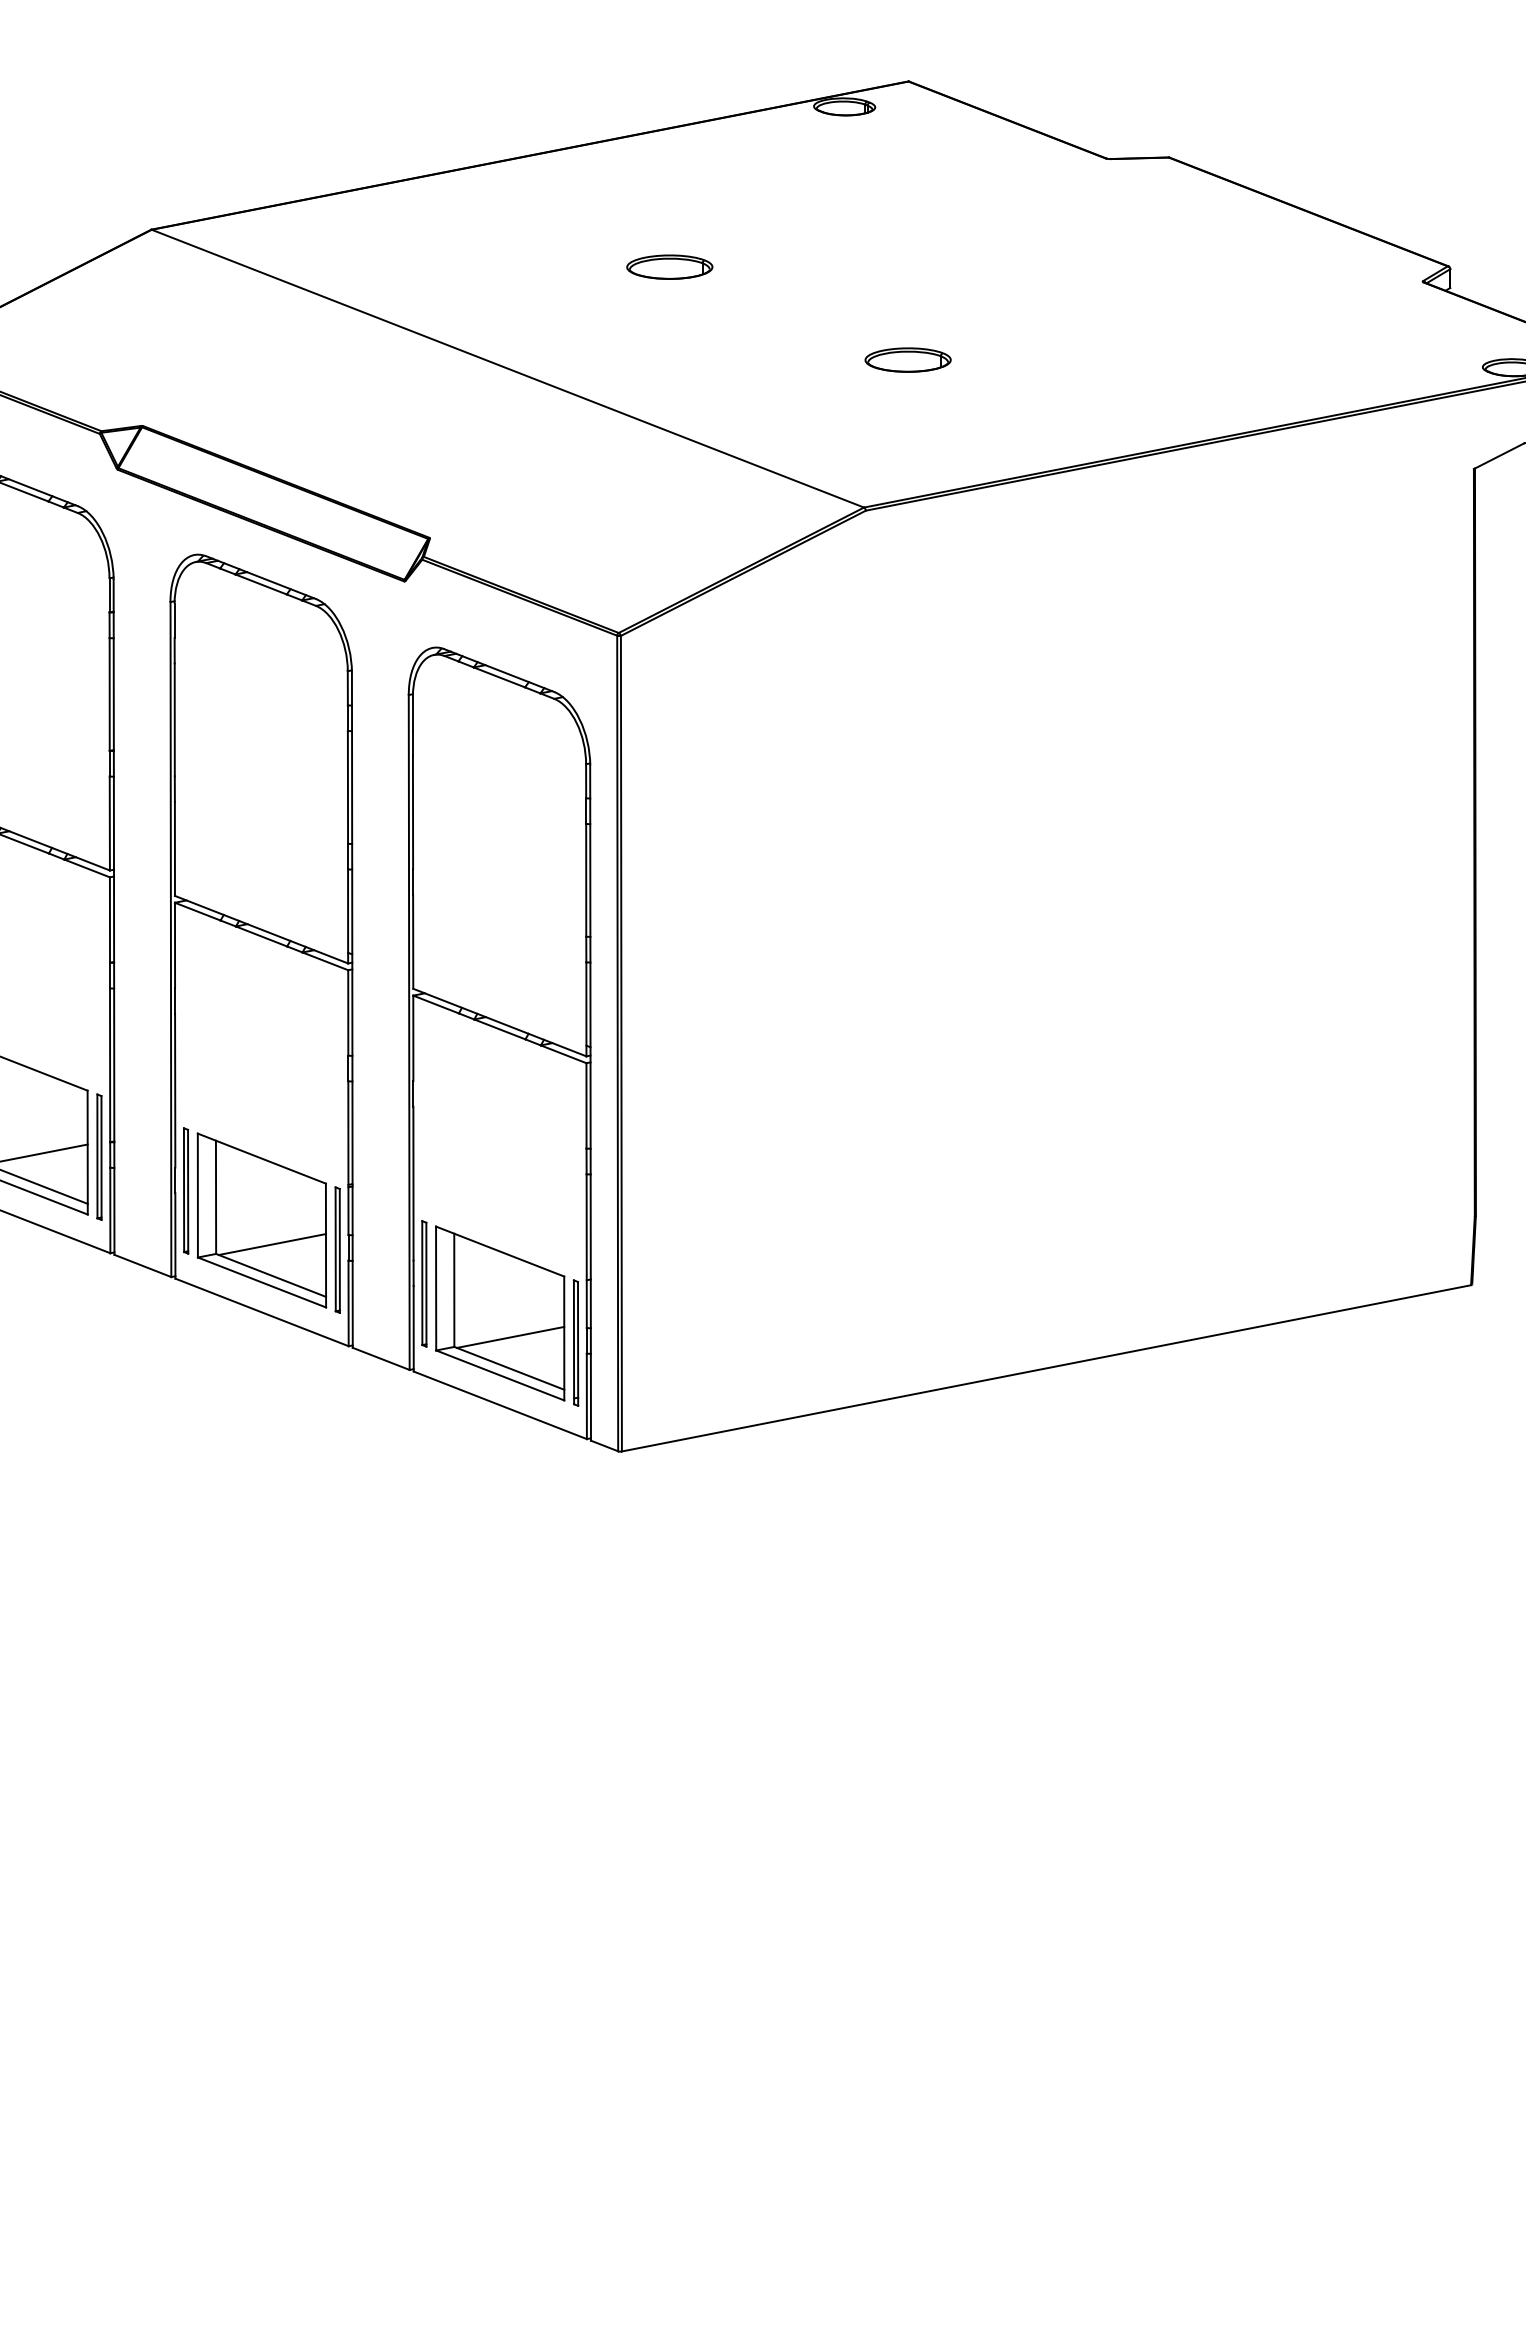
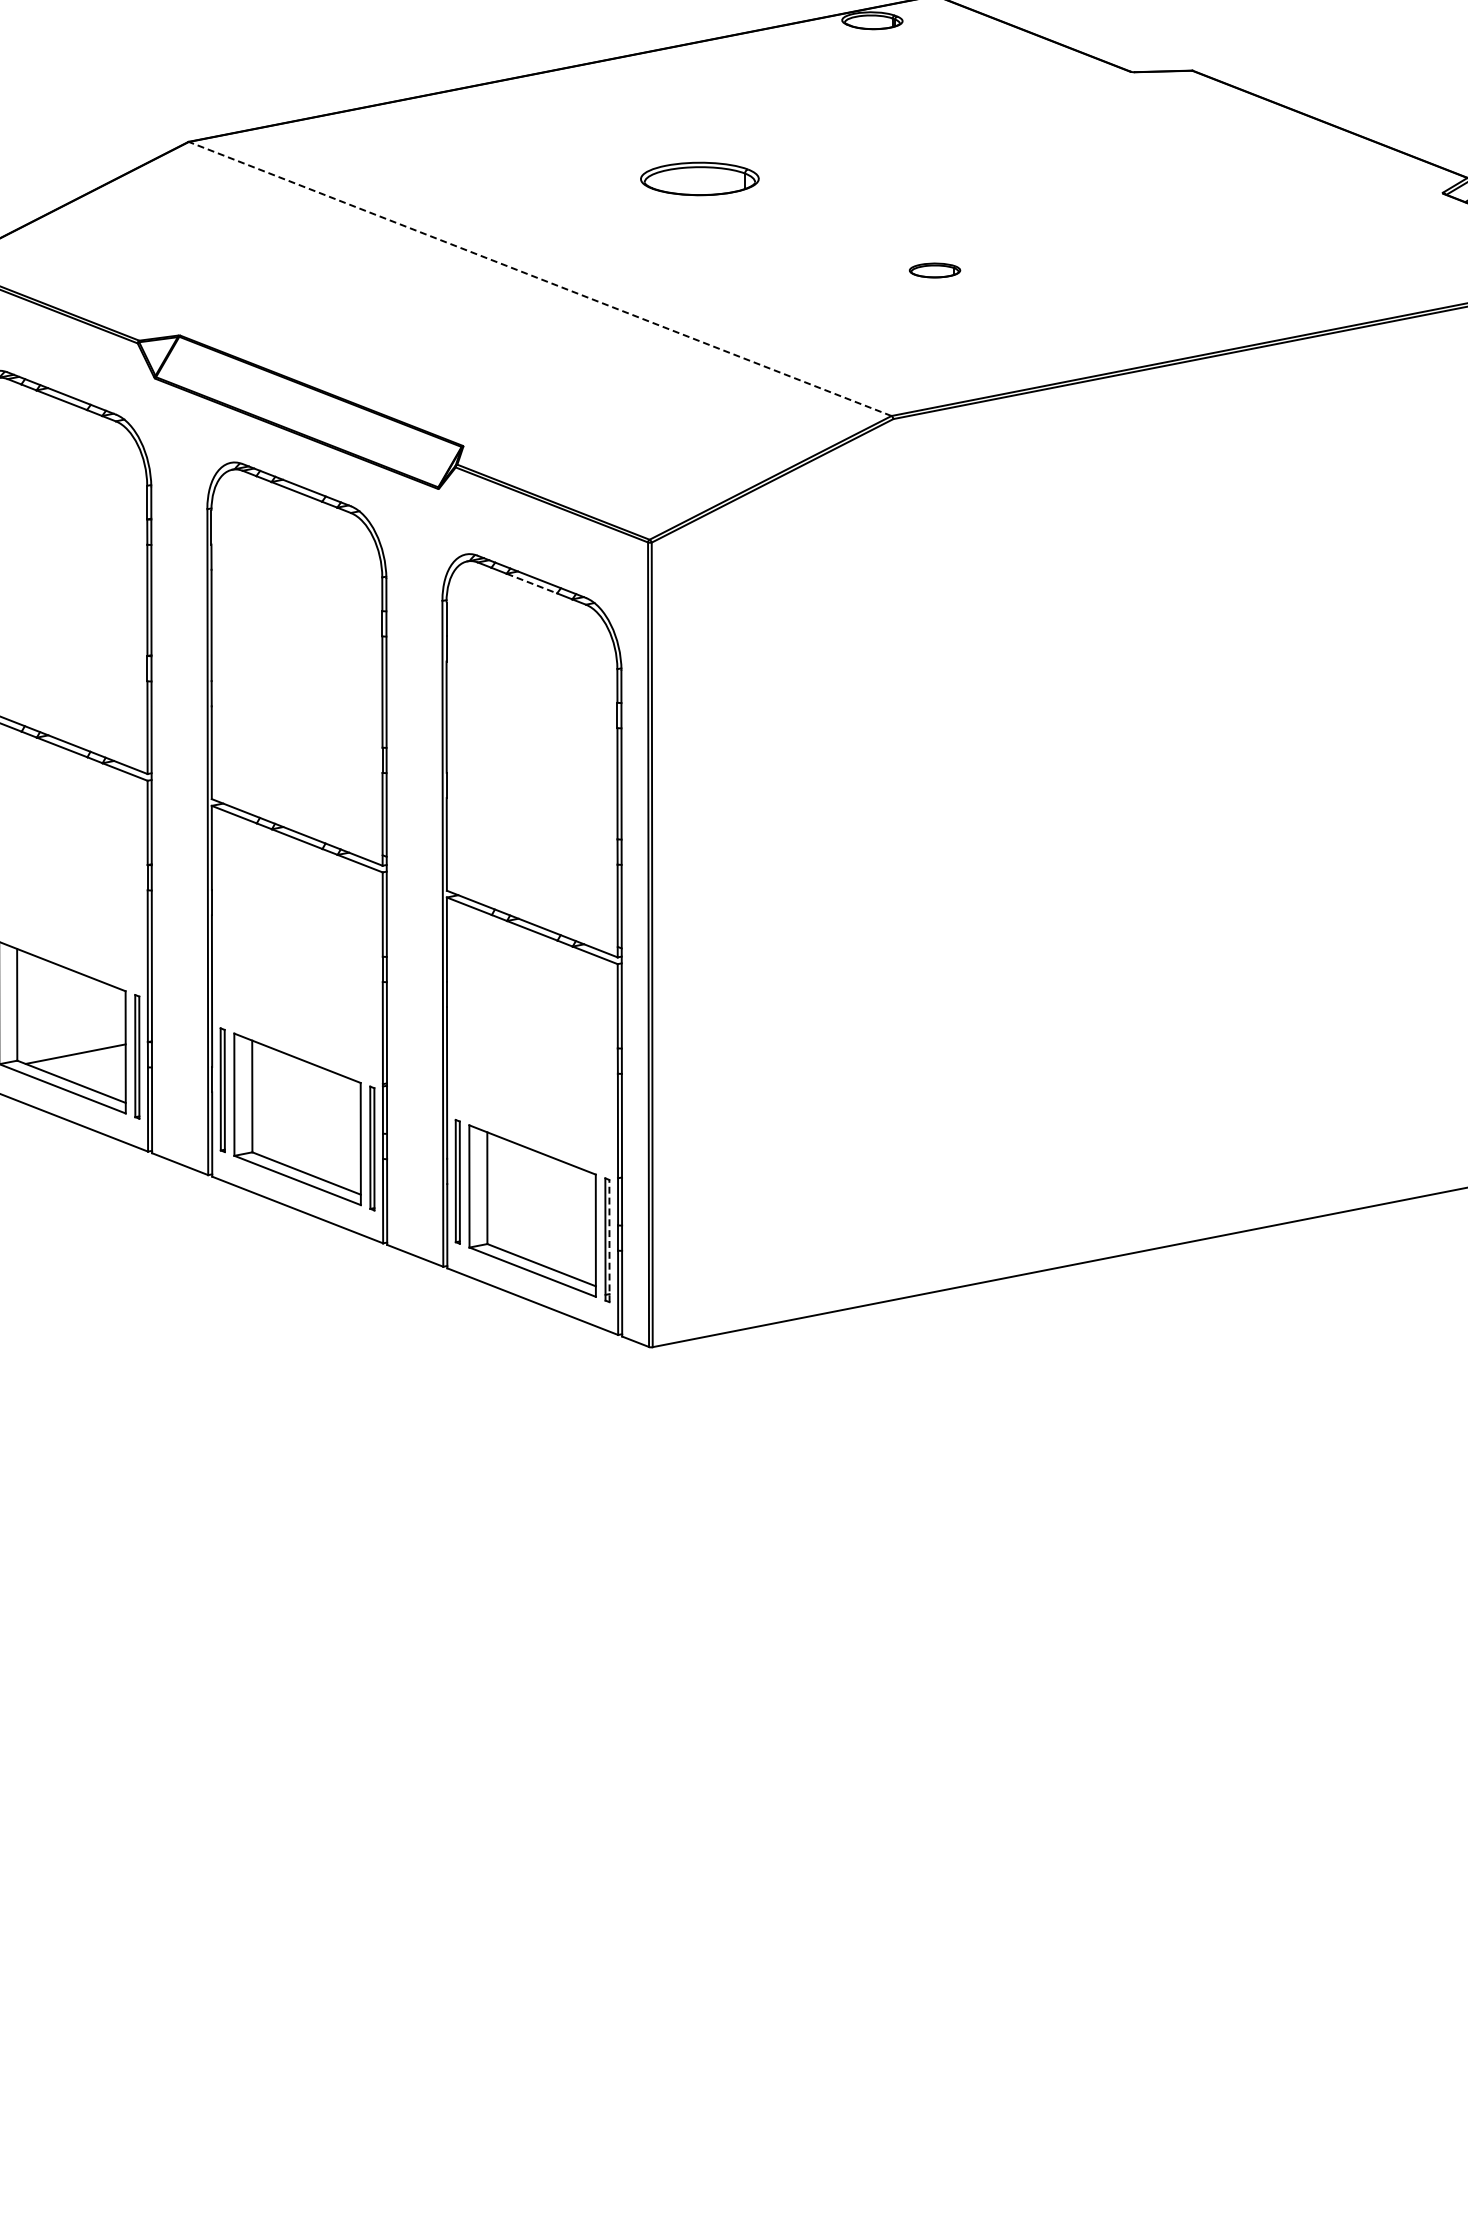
part: (669, 266) -> (699, 178), size x1.4
part: (907, 359) -> (934, 269), size x0.6
line: (507, 368) -> (539, 278), solid -> dashed
line: (499, 677) -> (531, 583), solid -> dashed
line: (272, 1244) -> (308, 1142), removed
line: (510, 1336) -> (542, 1233), removed
line: (578, 1343) -> (609, 1240), solid -> dashed

